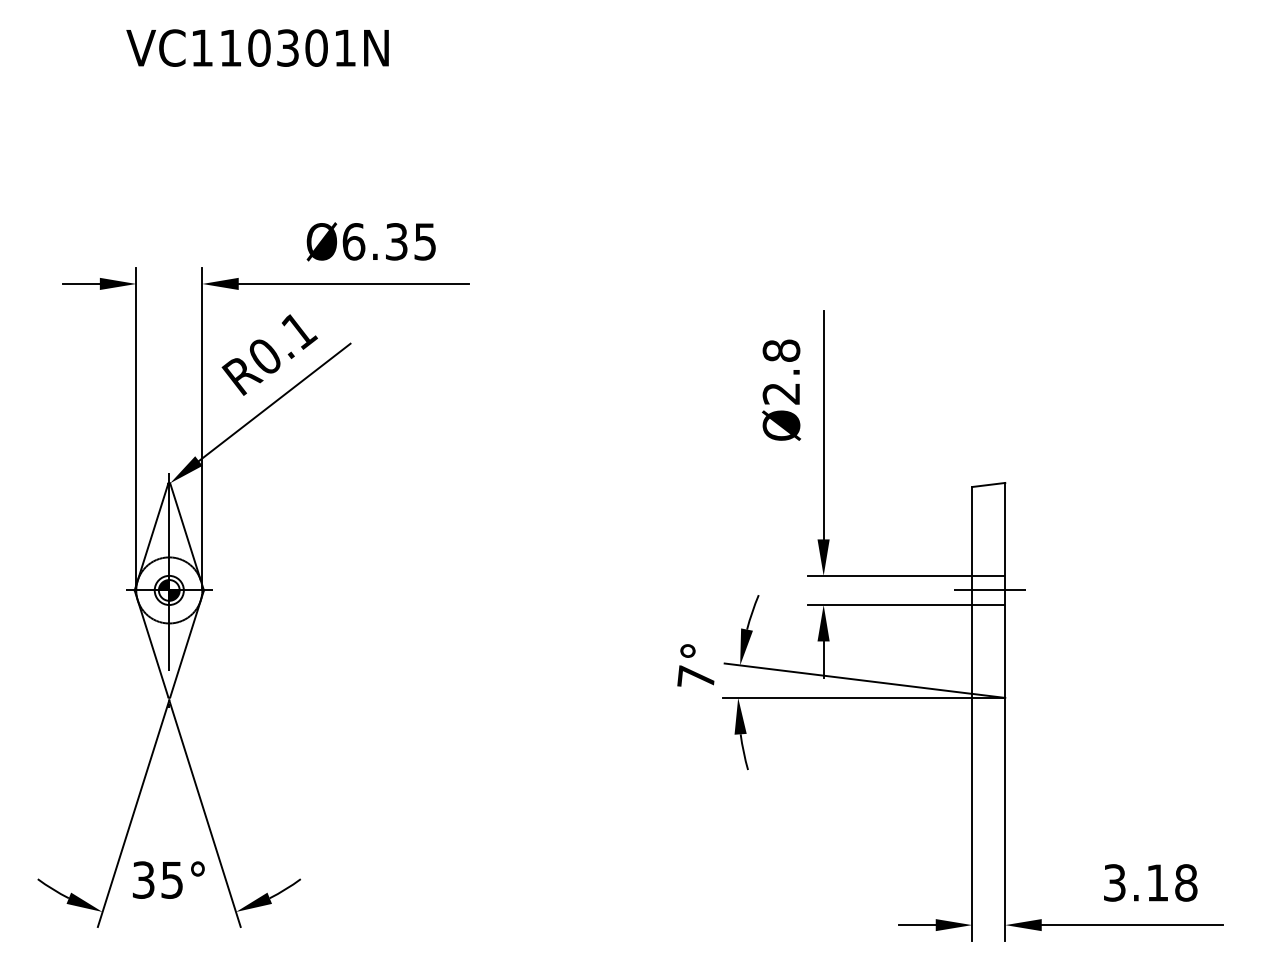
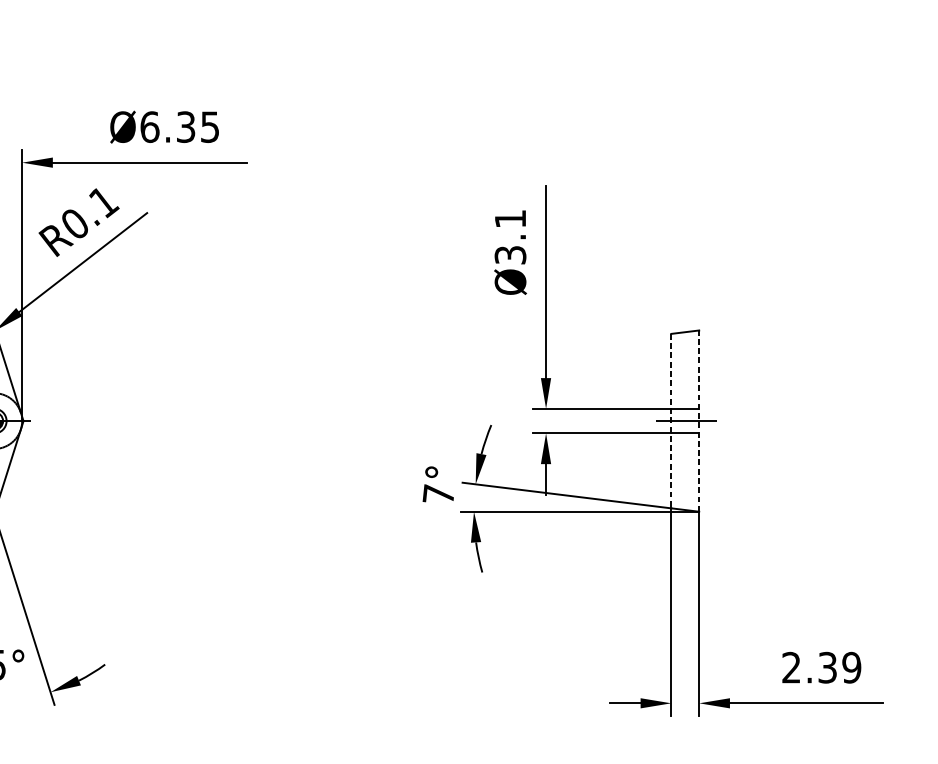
text: (781, 371) -> (510, 236), Ø2.8 -> Ø3.1
line: (1005, 589) -> (699, 420), solid -> dashed
line: (972, 590) -> (671, 421), solid -> dashed
text: (1150, 882) -> (821, 667), 3.18 -> 2.39

